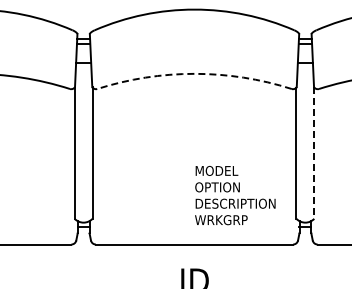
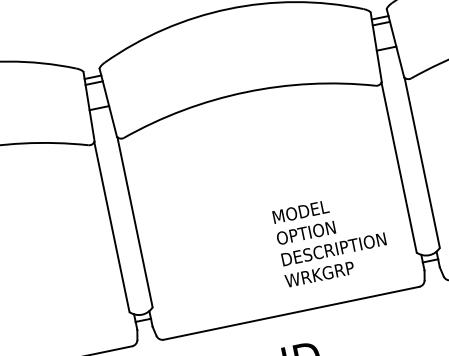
arc: (194, 73) -> (245, 91), dashed -> solid
line: (314, 153) -> (422, 163), dashed -> solid

